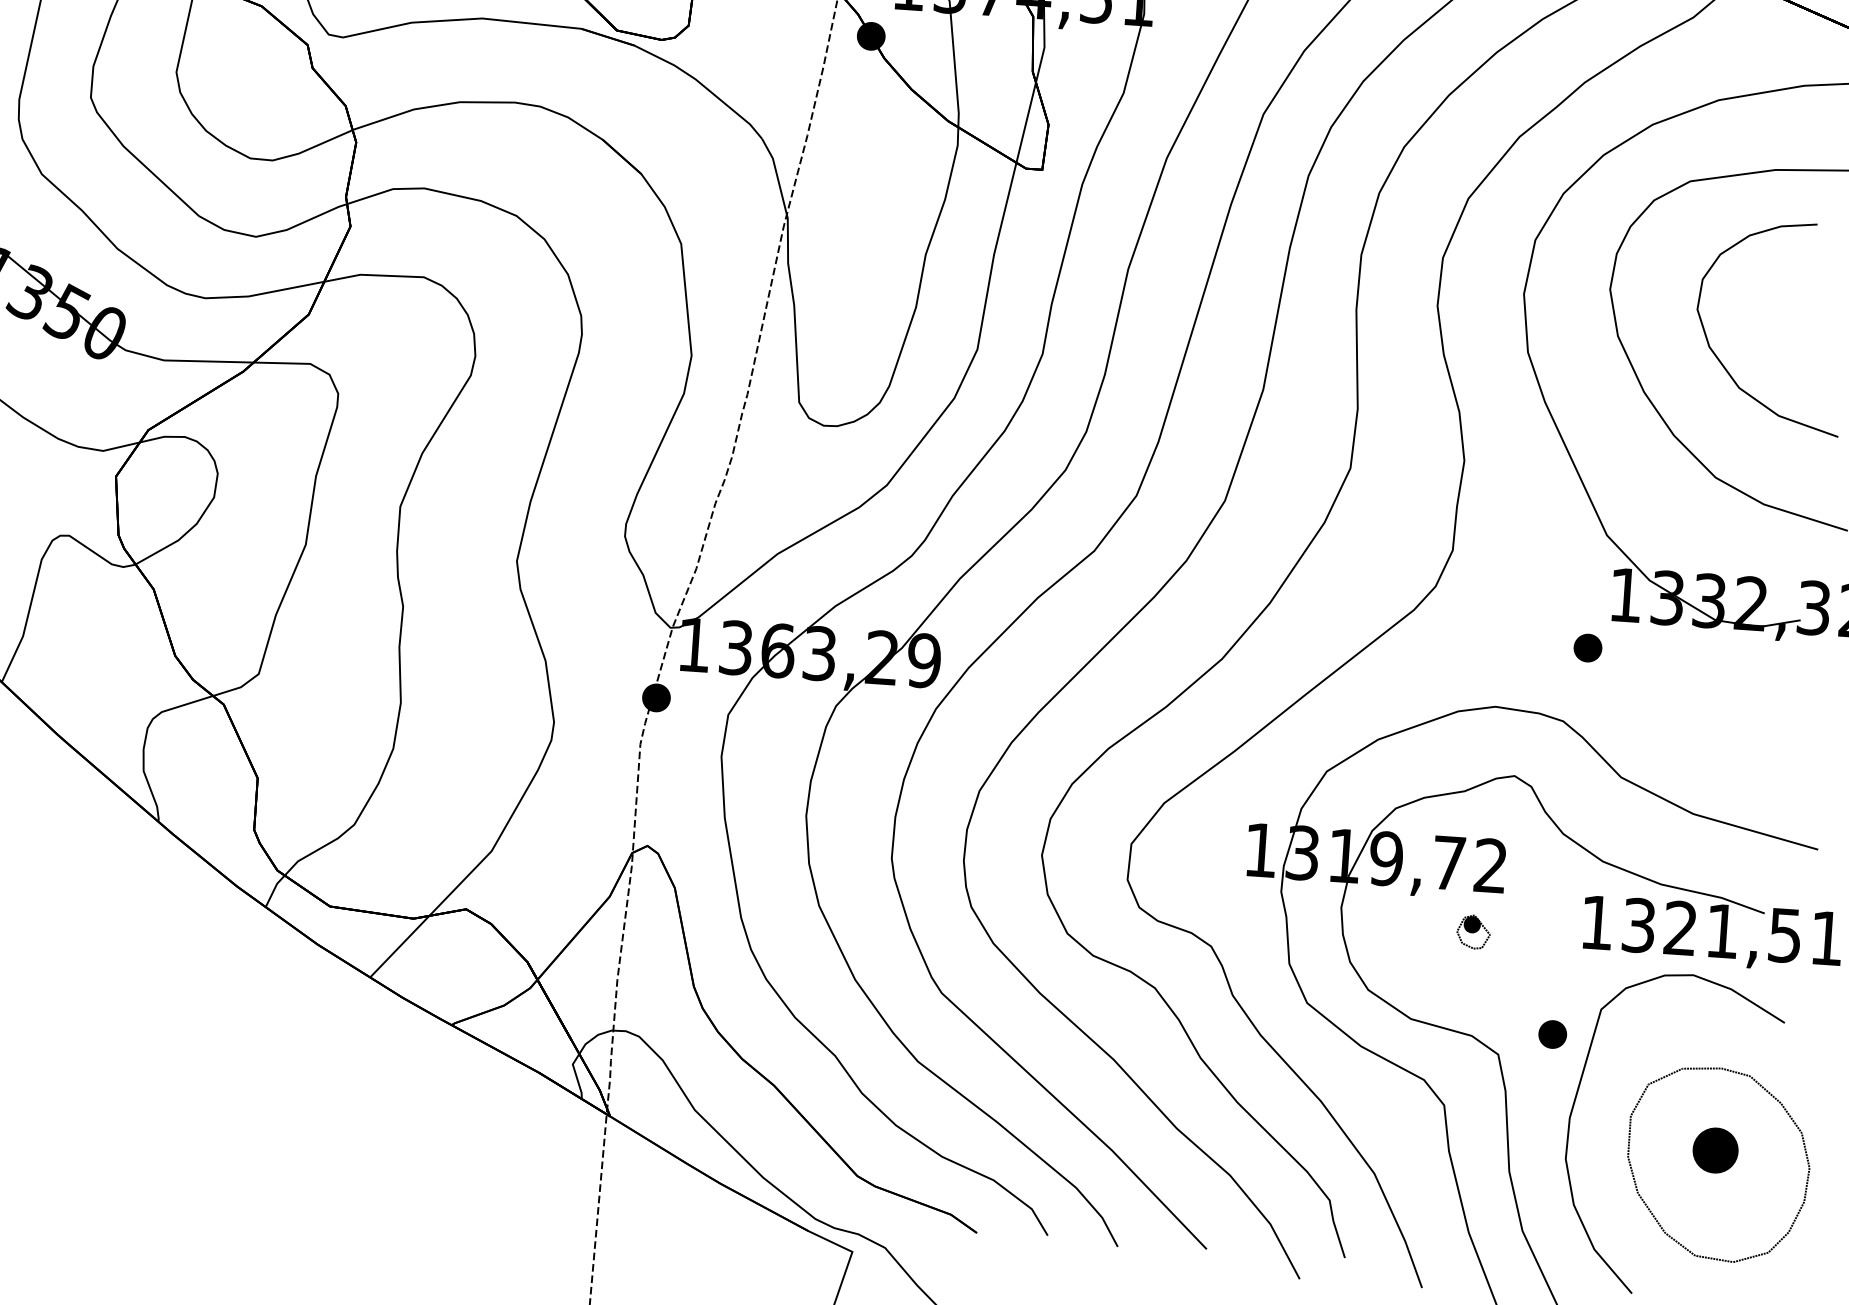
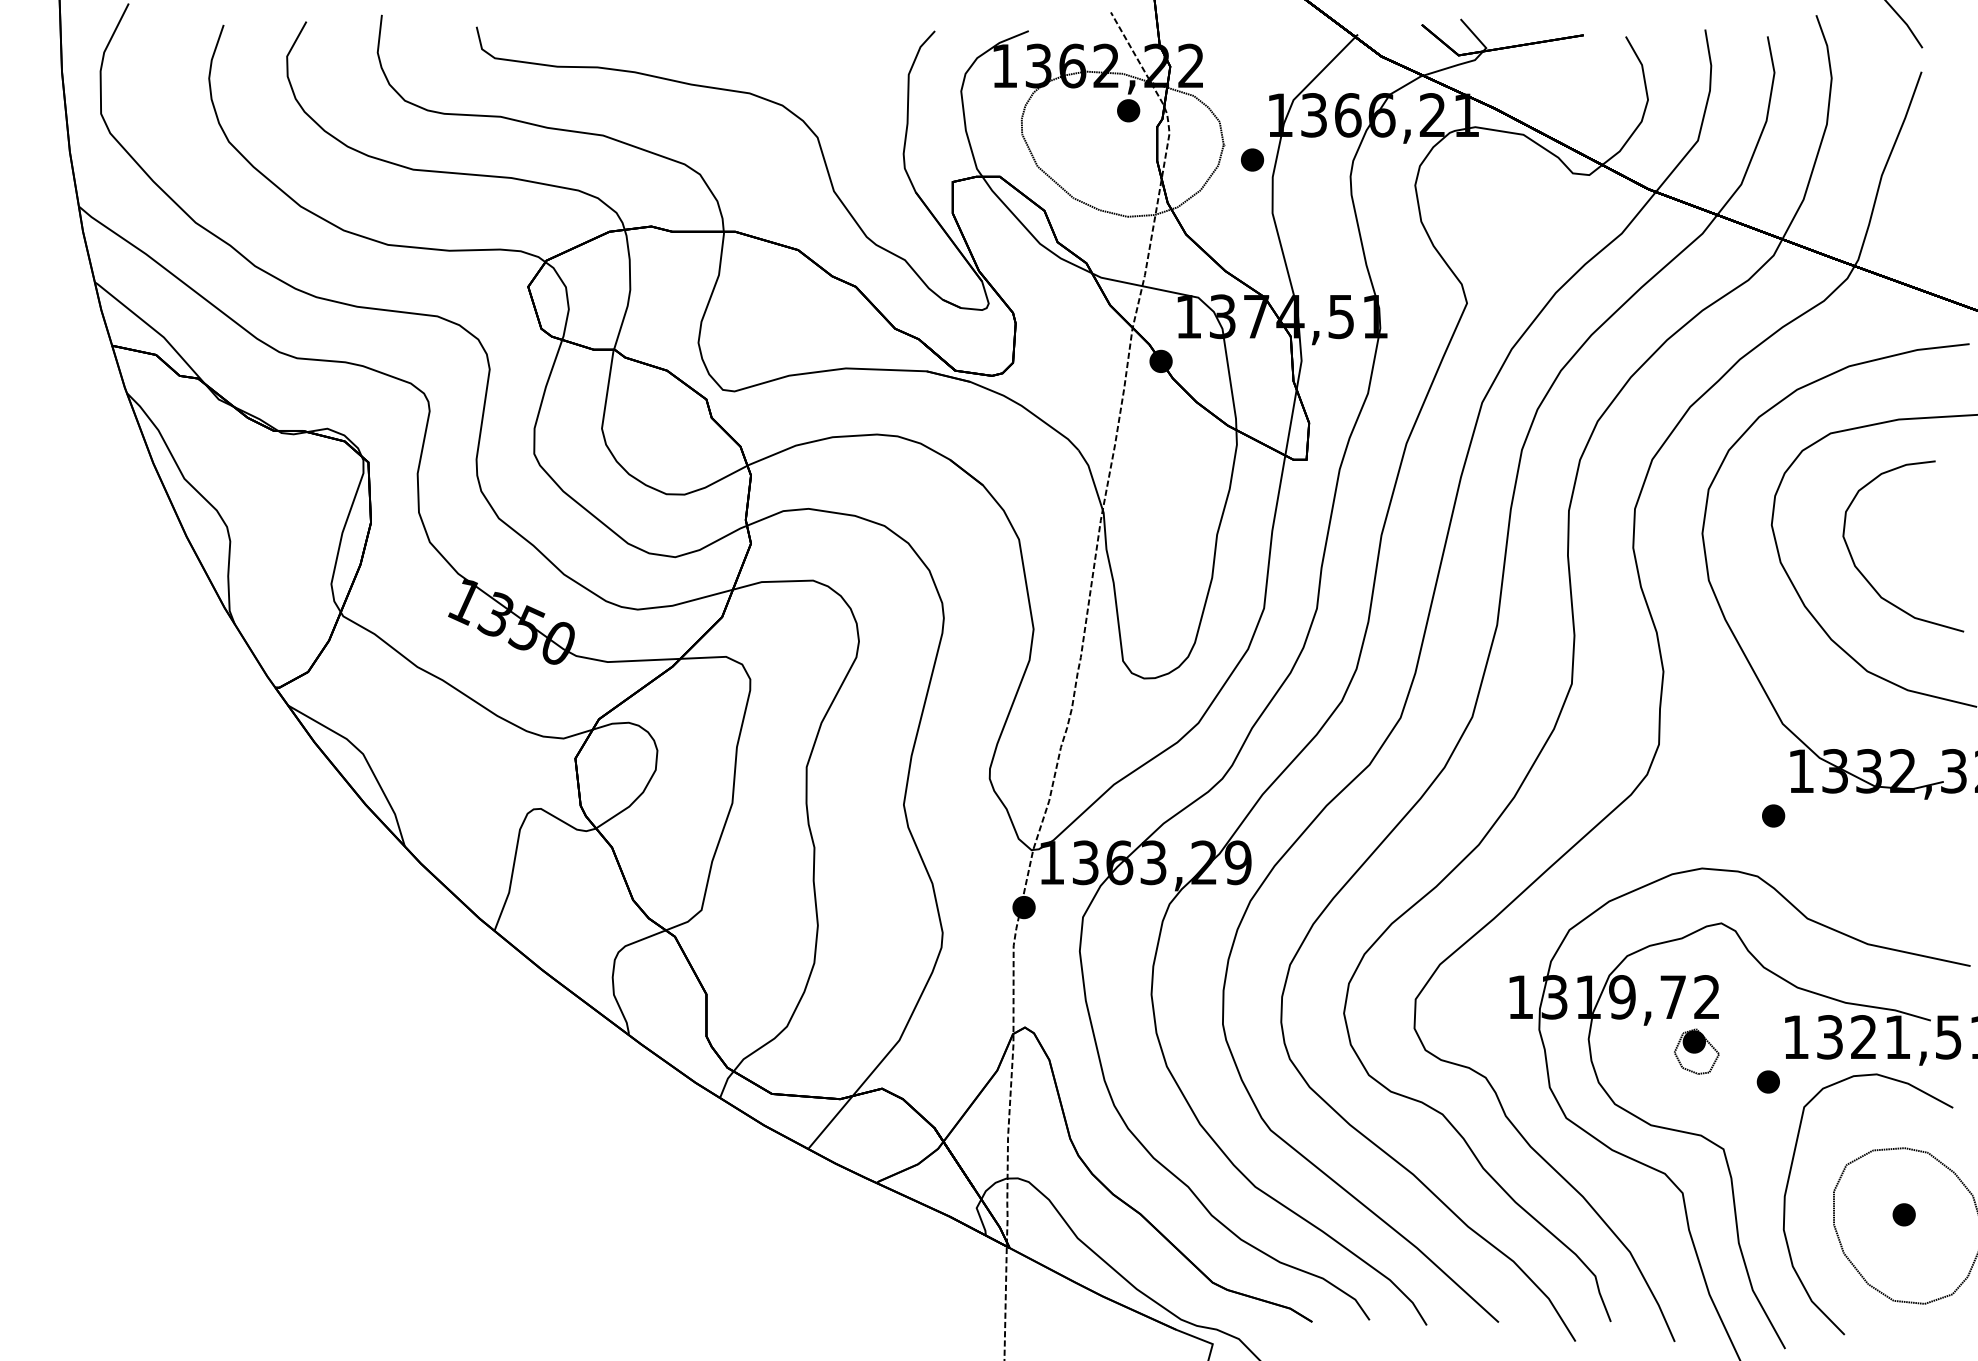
part: (1473, 931) -> (1696, 1051), size x1.67
part: (1551, 1033) -> (1767, 1081), moved
part: (1714, 1150) -> (1903, 1214), size x0.62

